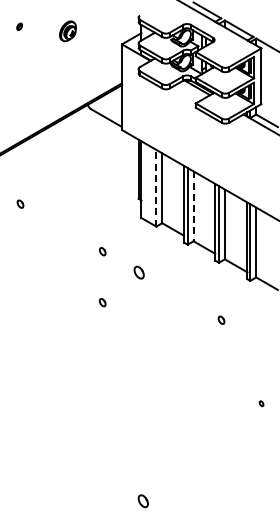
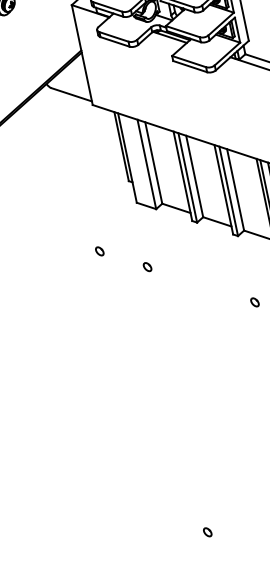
line: (156, 187) -> (146, 163), dashed -> solid
line: (193, 206) -> (194, 176), dashed -> solid
part: (139, 272) -> (147, 266), size x0.62
part: (102, 302) -> (111, 310), removed
part: (142, 500) -> (206, 531), size x0.62

